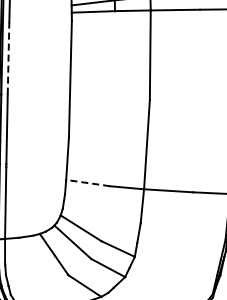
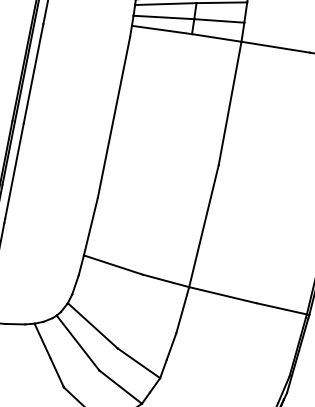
line: (8, 57) -> (33, 72), dashed -> solid
line: (87, 183) -> (112, 265), dashed -> solid

